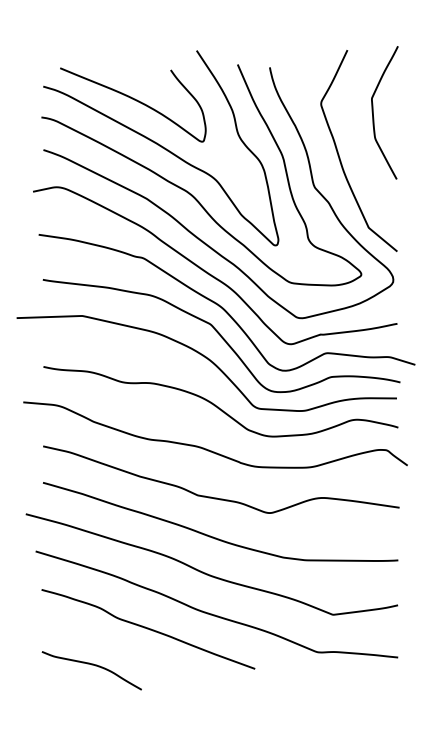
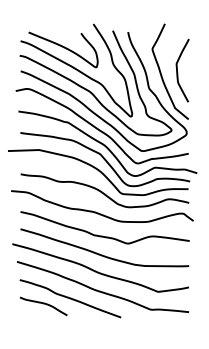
curve: (375, 116) -> (178, 72), moved
curve: (91, 666) -> (43, 304), moved

